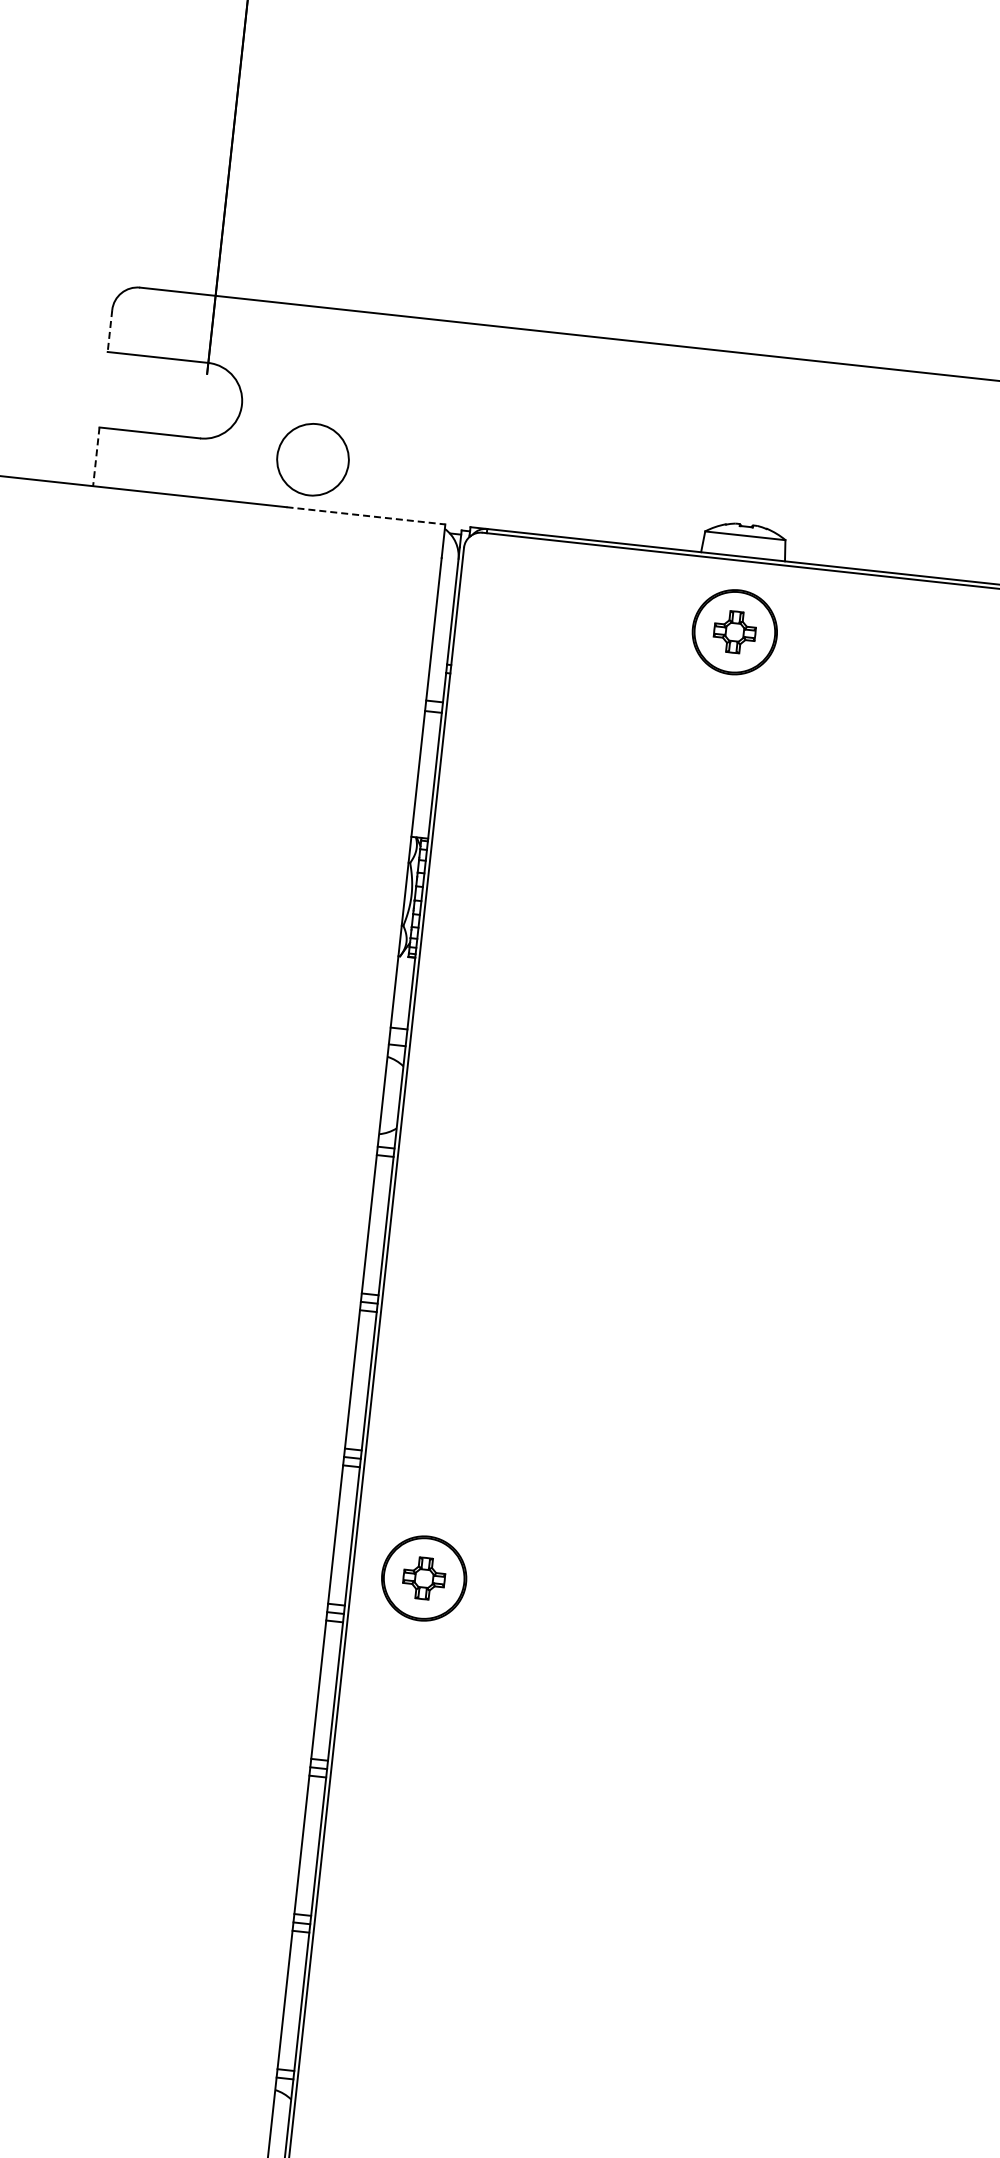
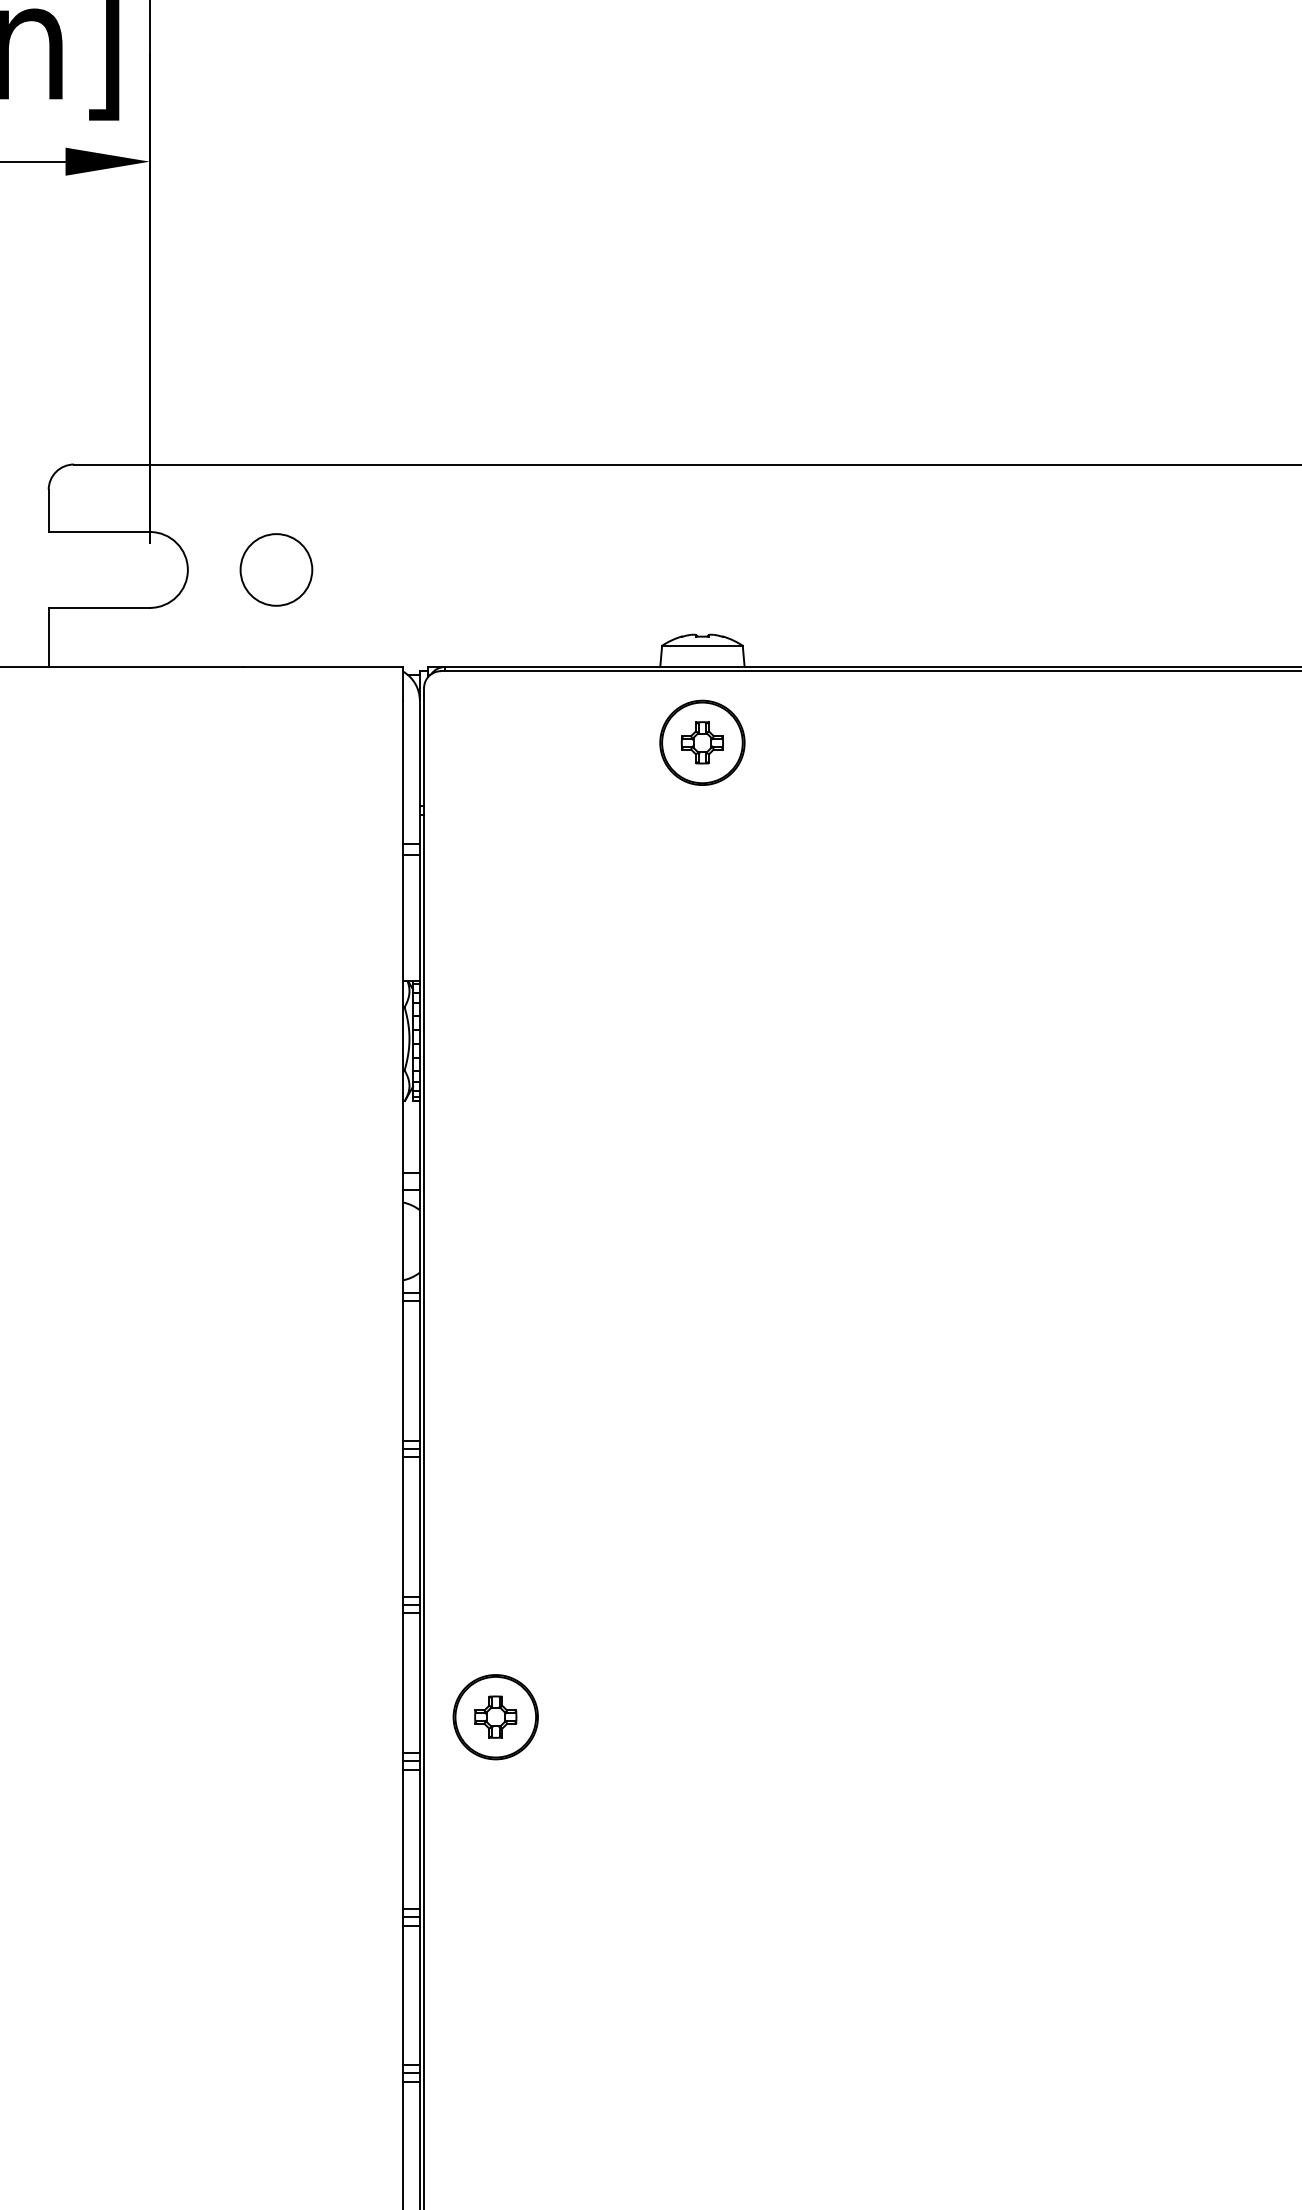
line: (109, 331) -> (48, 511), dashed -> solid
line: (96, 456) -> (48, 637), dashed -> solid
circle: (313, 459) -> (276, 569), moved
line: (366, 515) -> (323, 666), dashed -> solid

